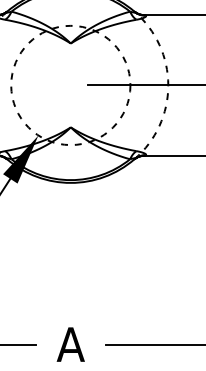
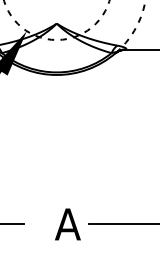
text: (70, 344) -> (67, 224), moved

